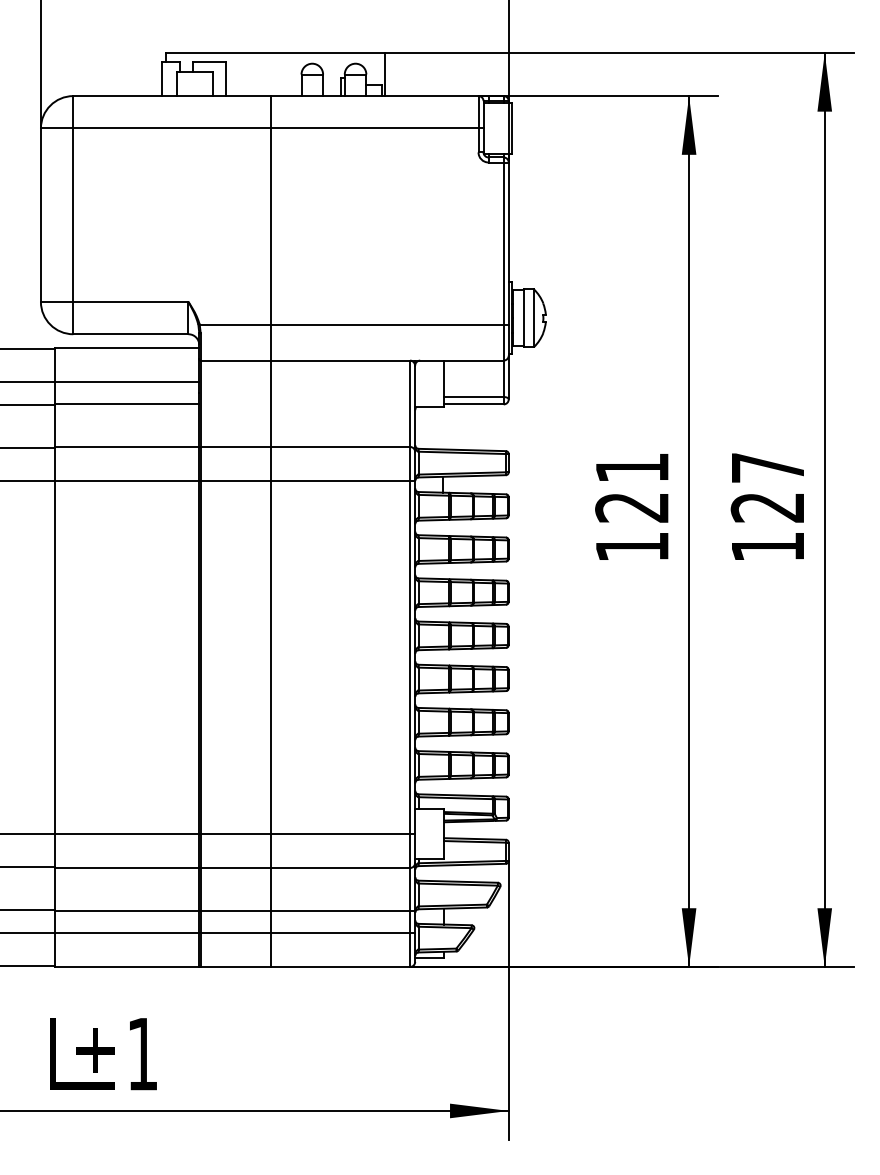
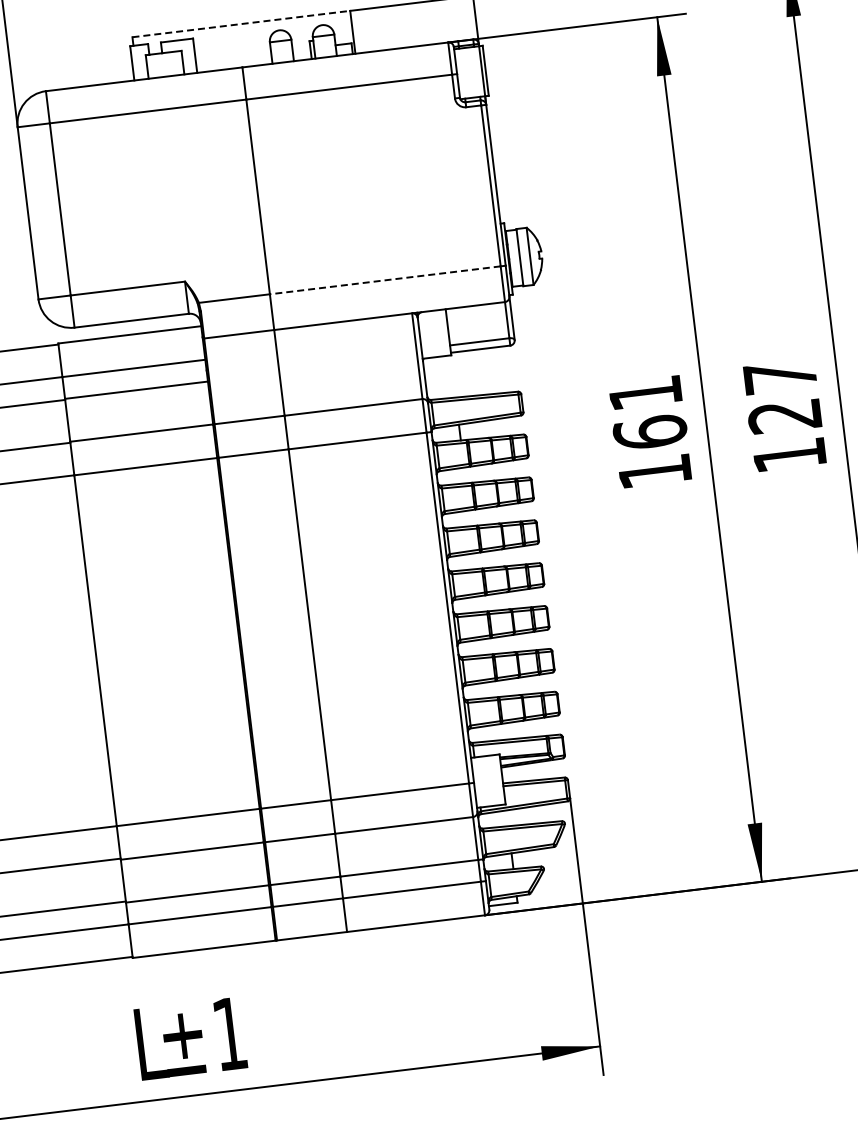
line: (275, 52) -> (241, 23), solid -> dashed
line: (386, 324) -> (384, 280), solid -> dashed
text: (632, 506) -> (650, 431), 121 -> 161

